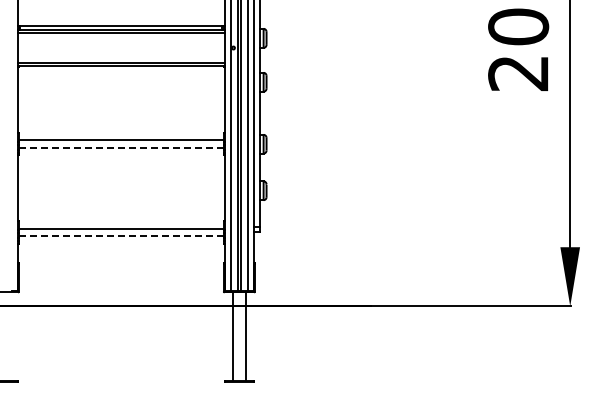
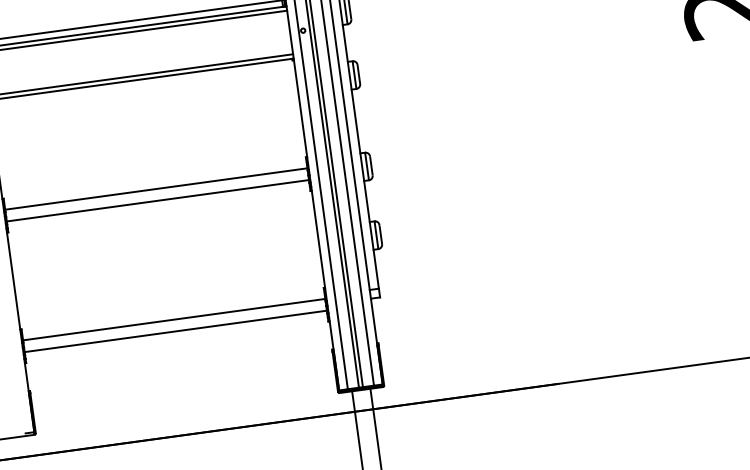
line: (121, 147) -> (158, 200), dashed -> solid
line: (121, 236) -> (176, 331), dashed -> solid

